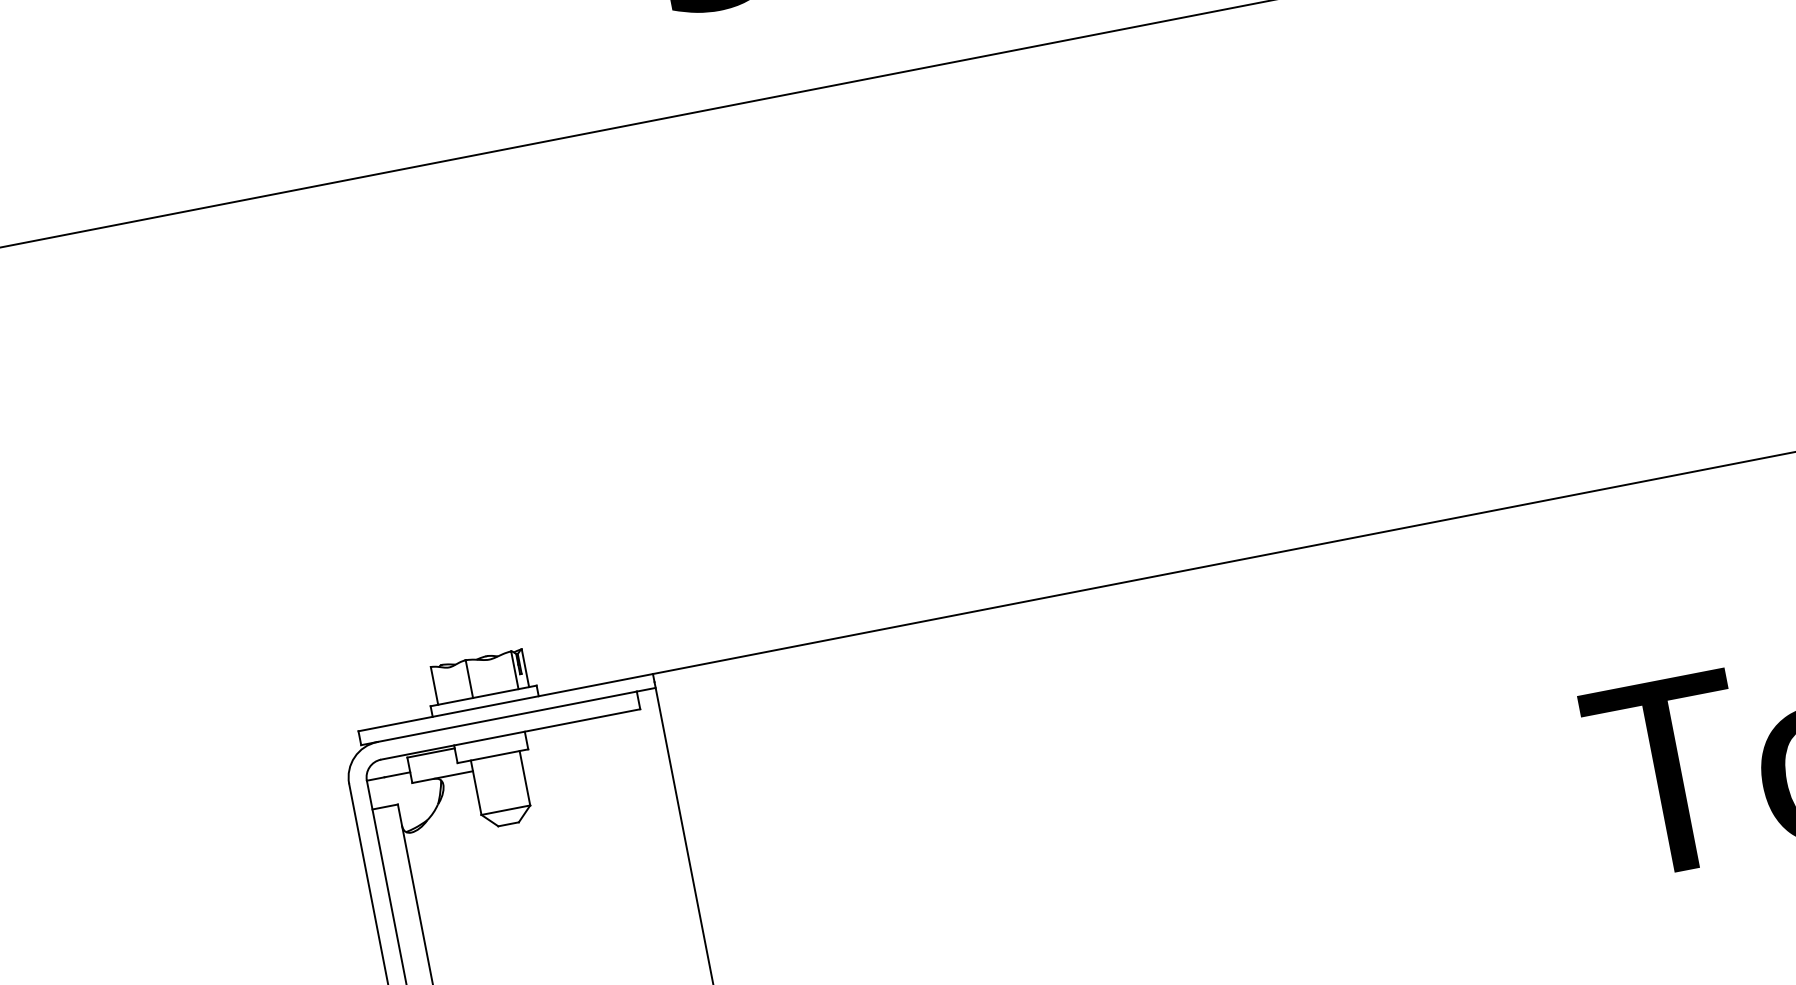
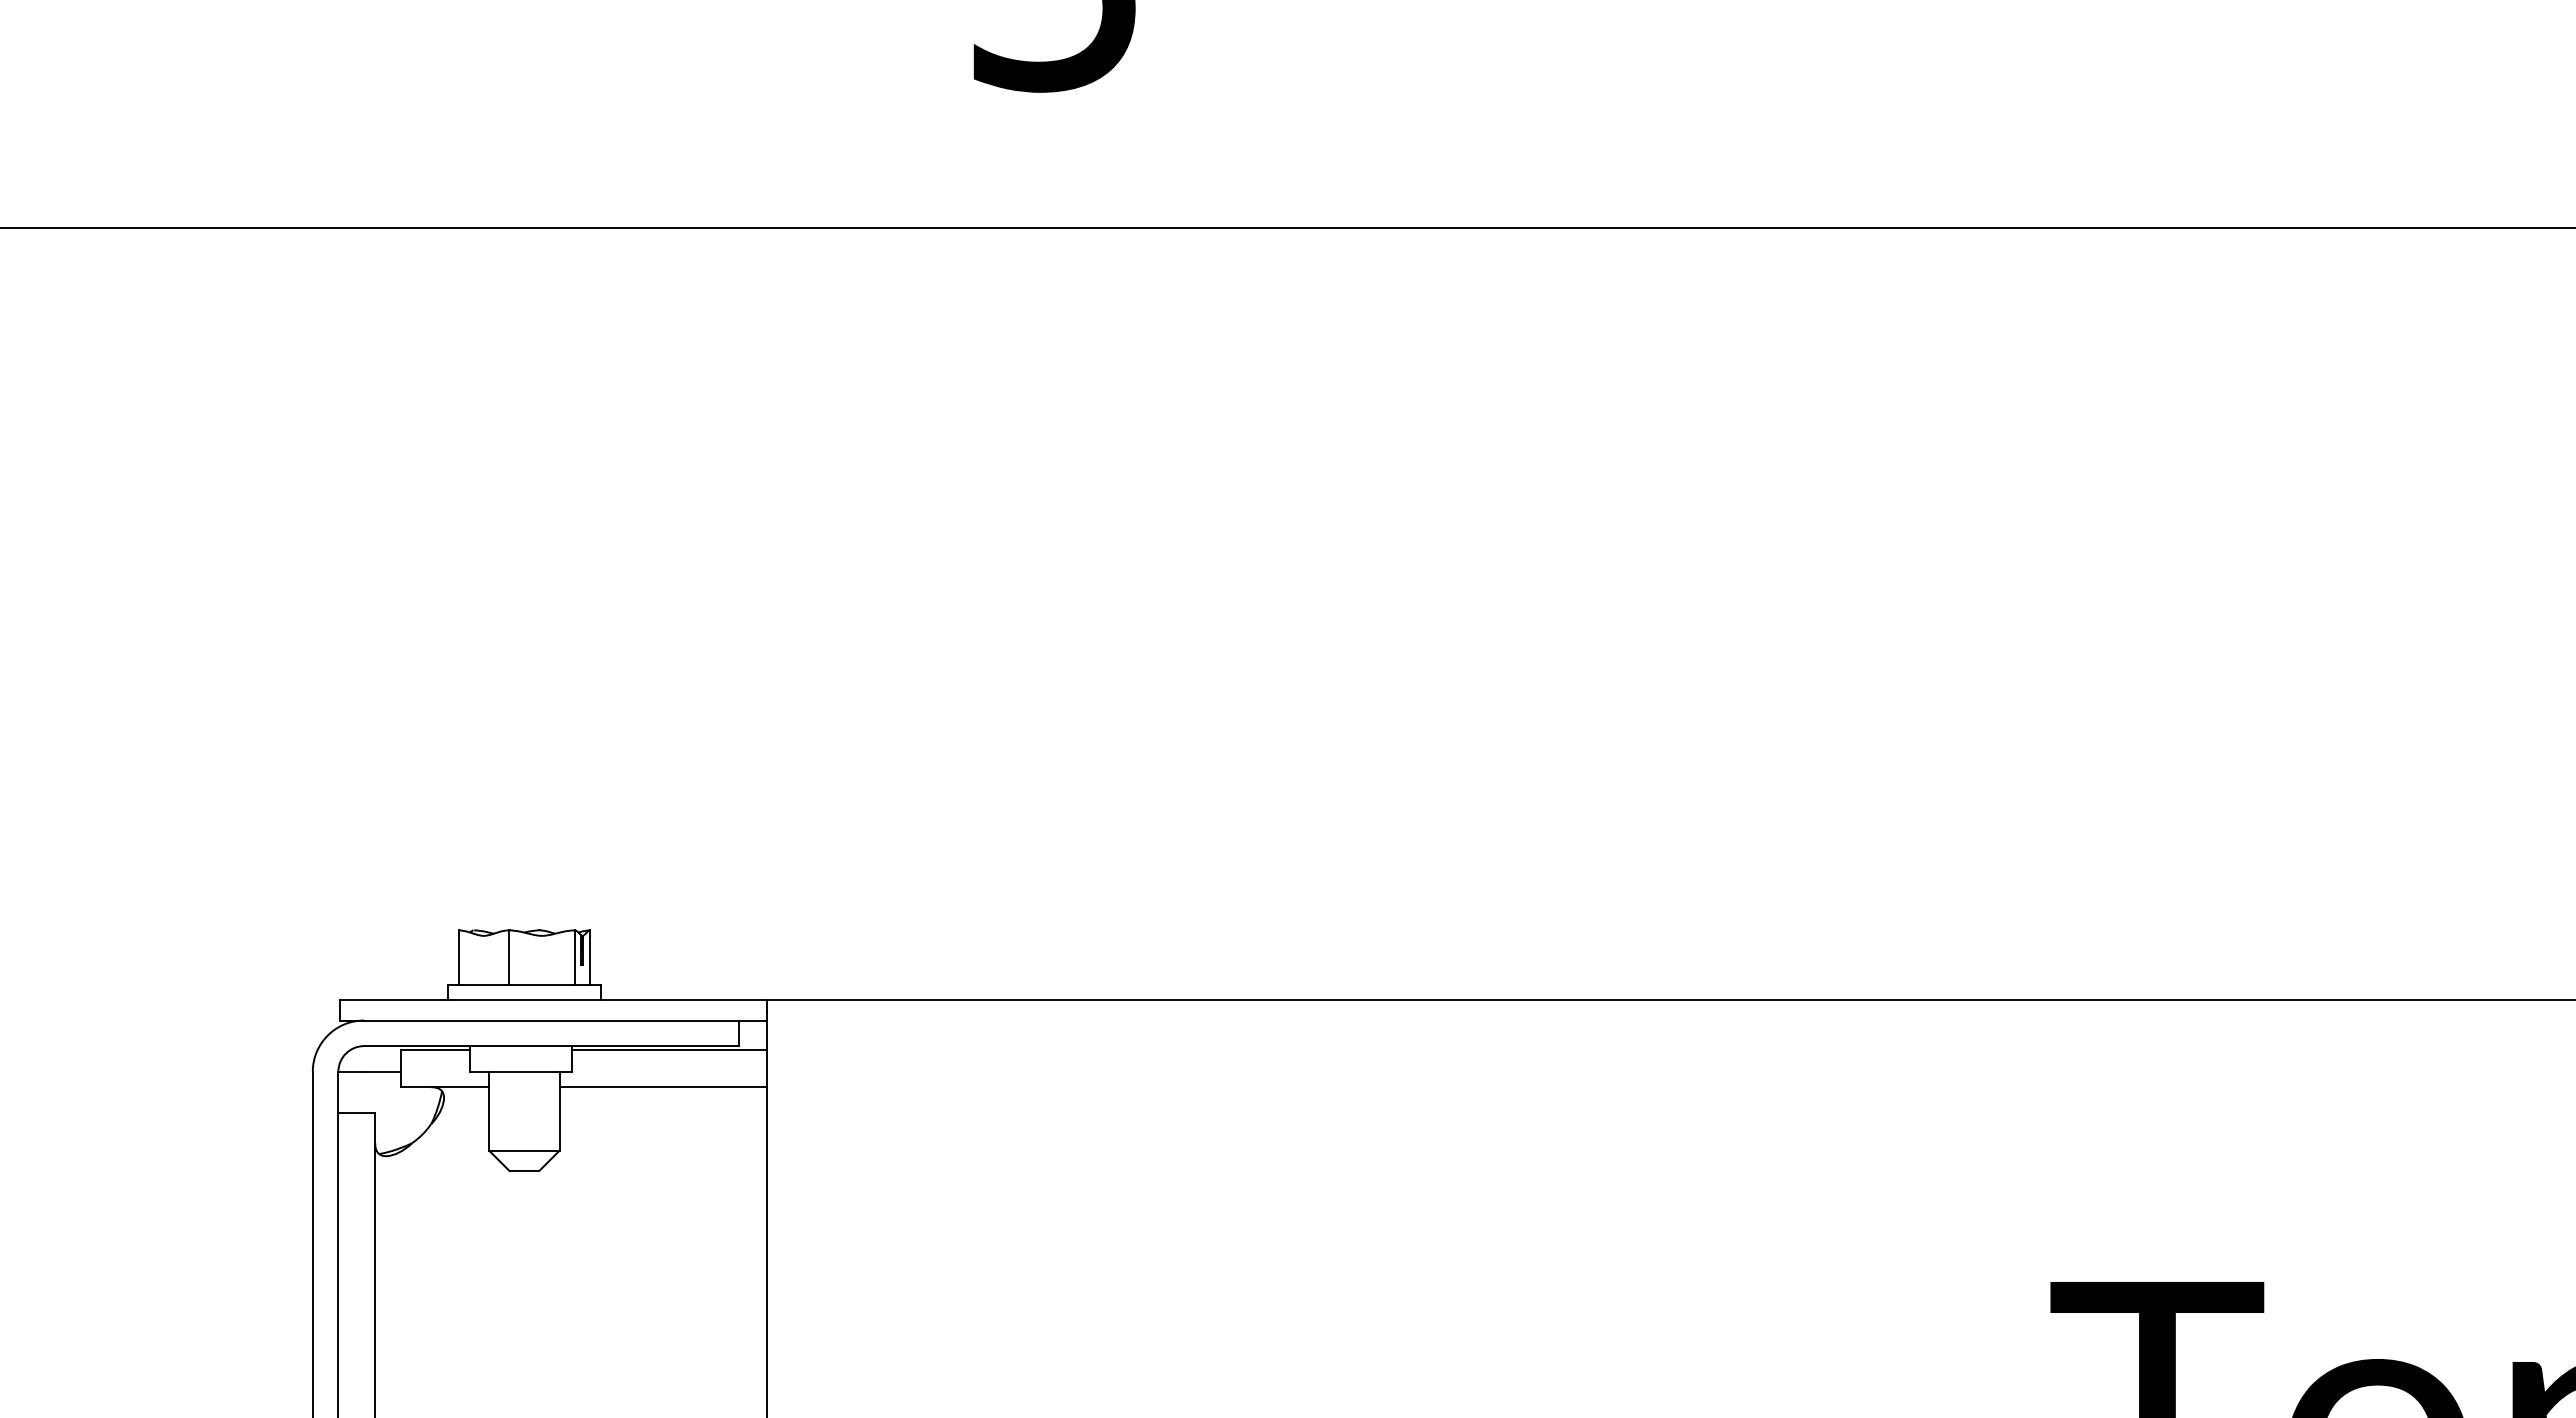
line: (592, 721) -> (669, 1050), added
line: (592, 748) -> (662, 1087), added

